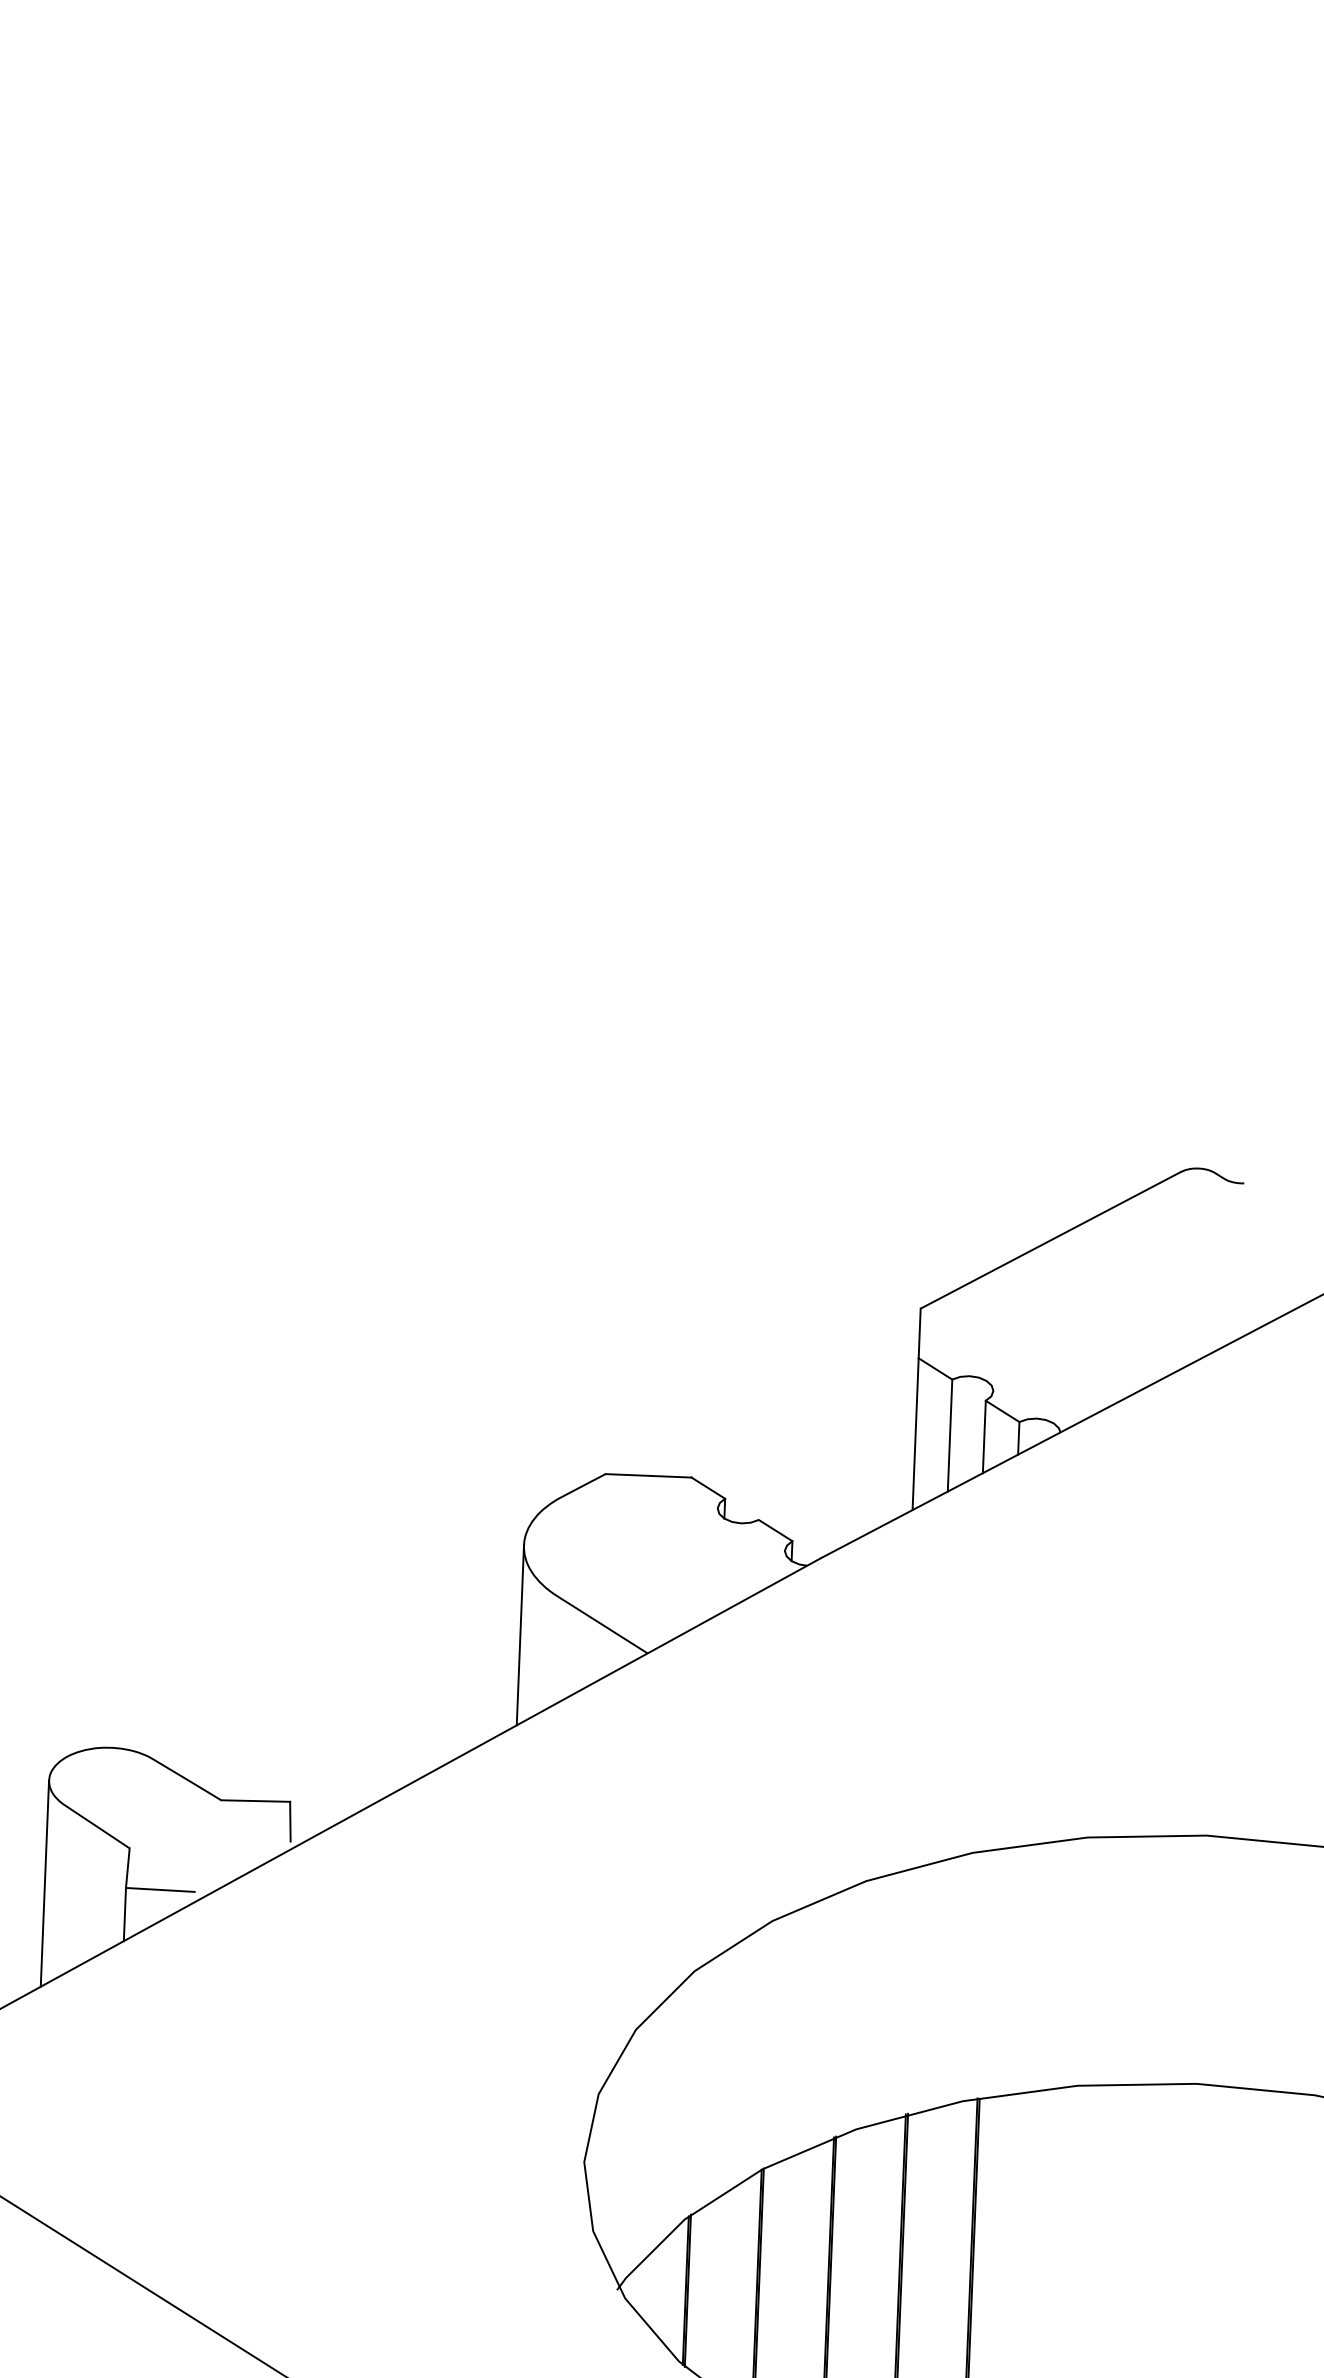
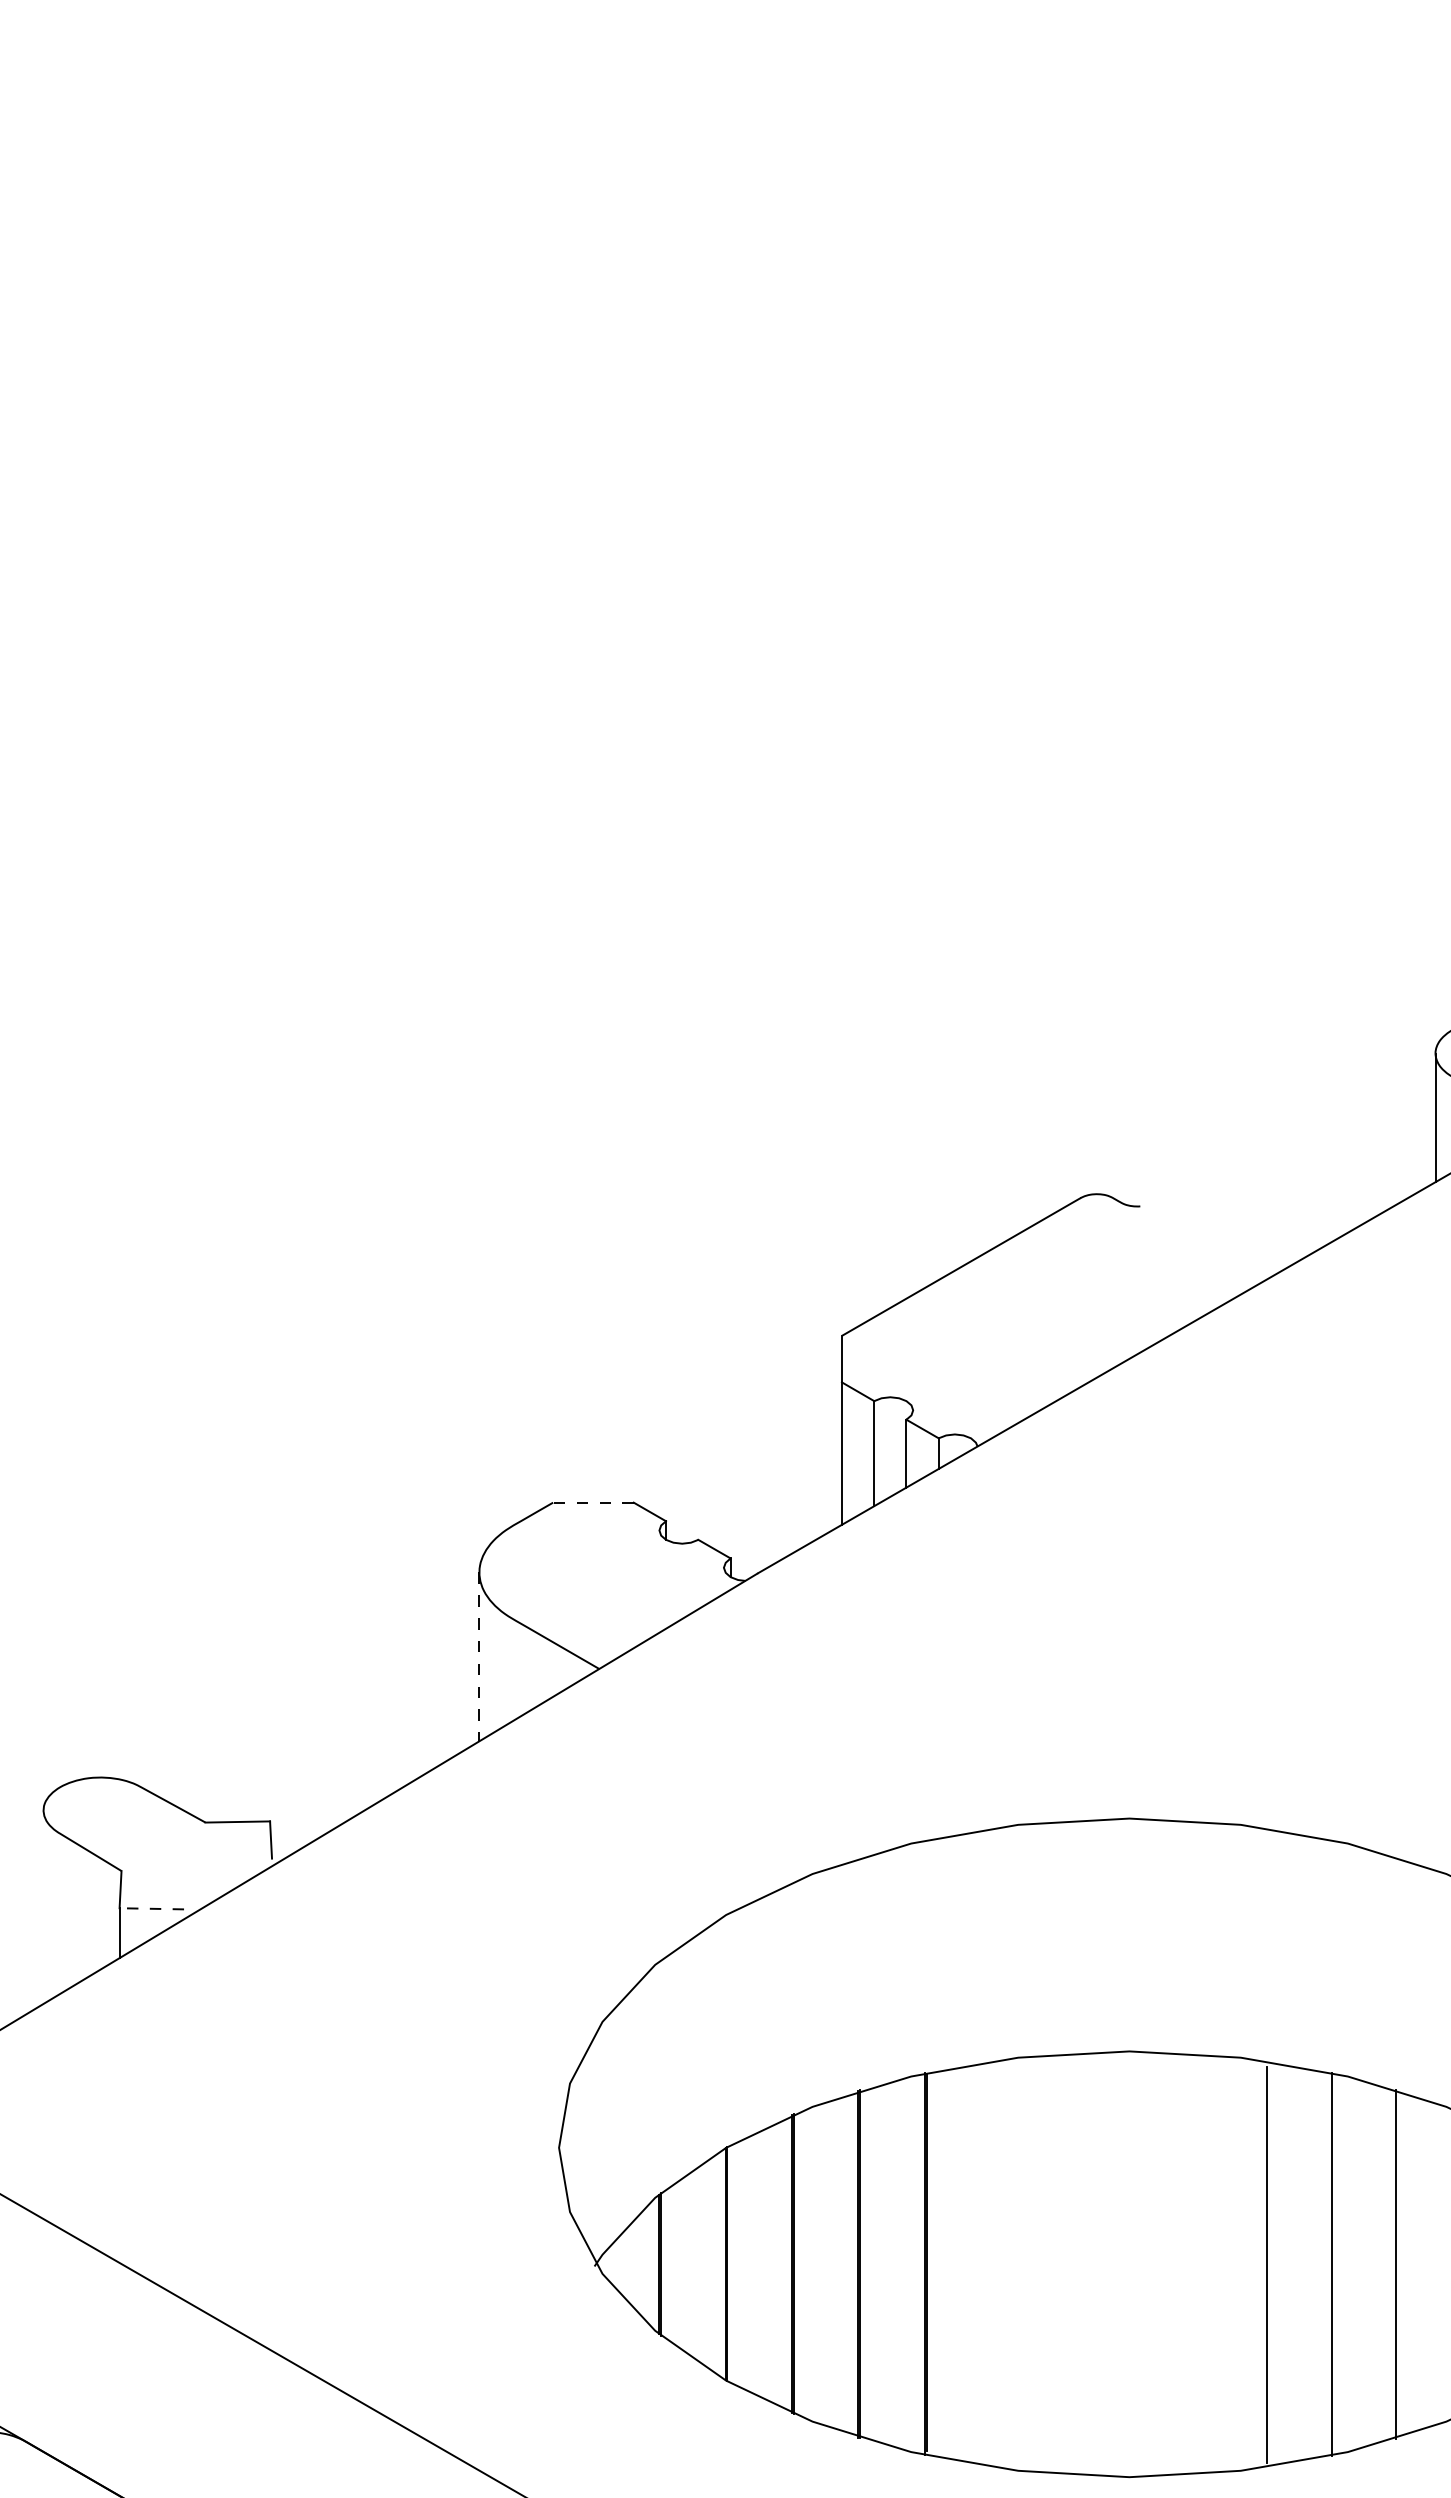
line: (647, 1475) -> (592, 1502), solid -> dashed
line: (520, 1636) -> (479, 1657), solid -> dashed
line: (44, 1882) -> (43, 1906), removed
line: (159, 1889) -> (151, 1908), solid -> dashed

